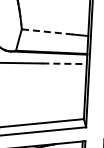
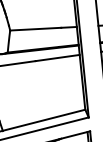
line: (47, 31) -> (35, 28), dashed -> solid
line: (65, 63) -> (58, 57), dashed -> solid

